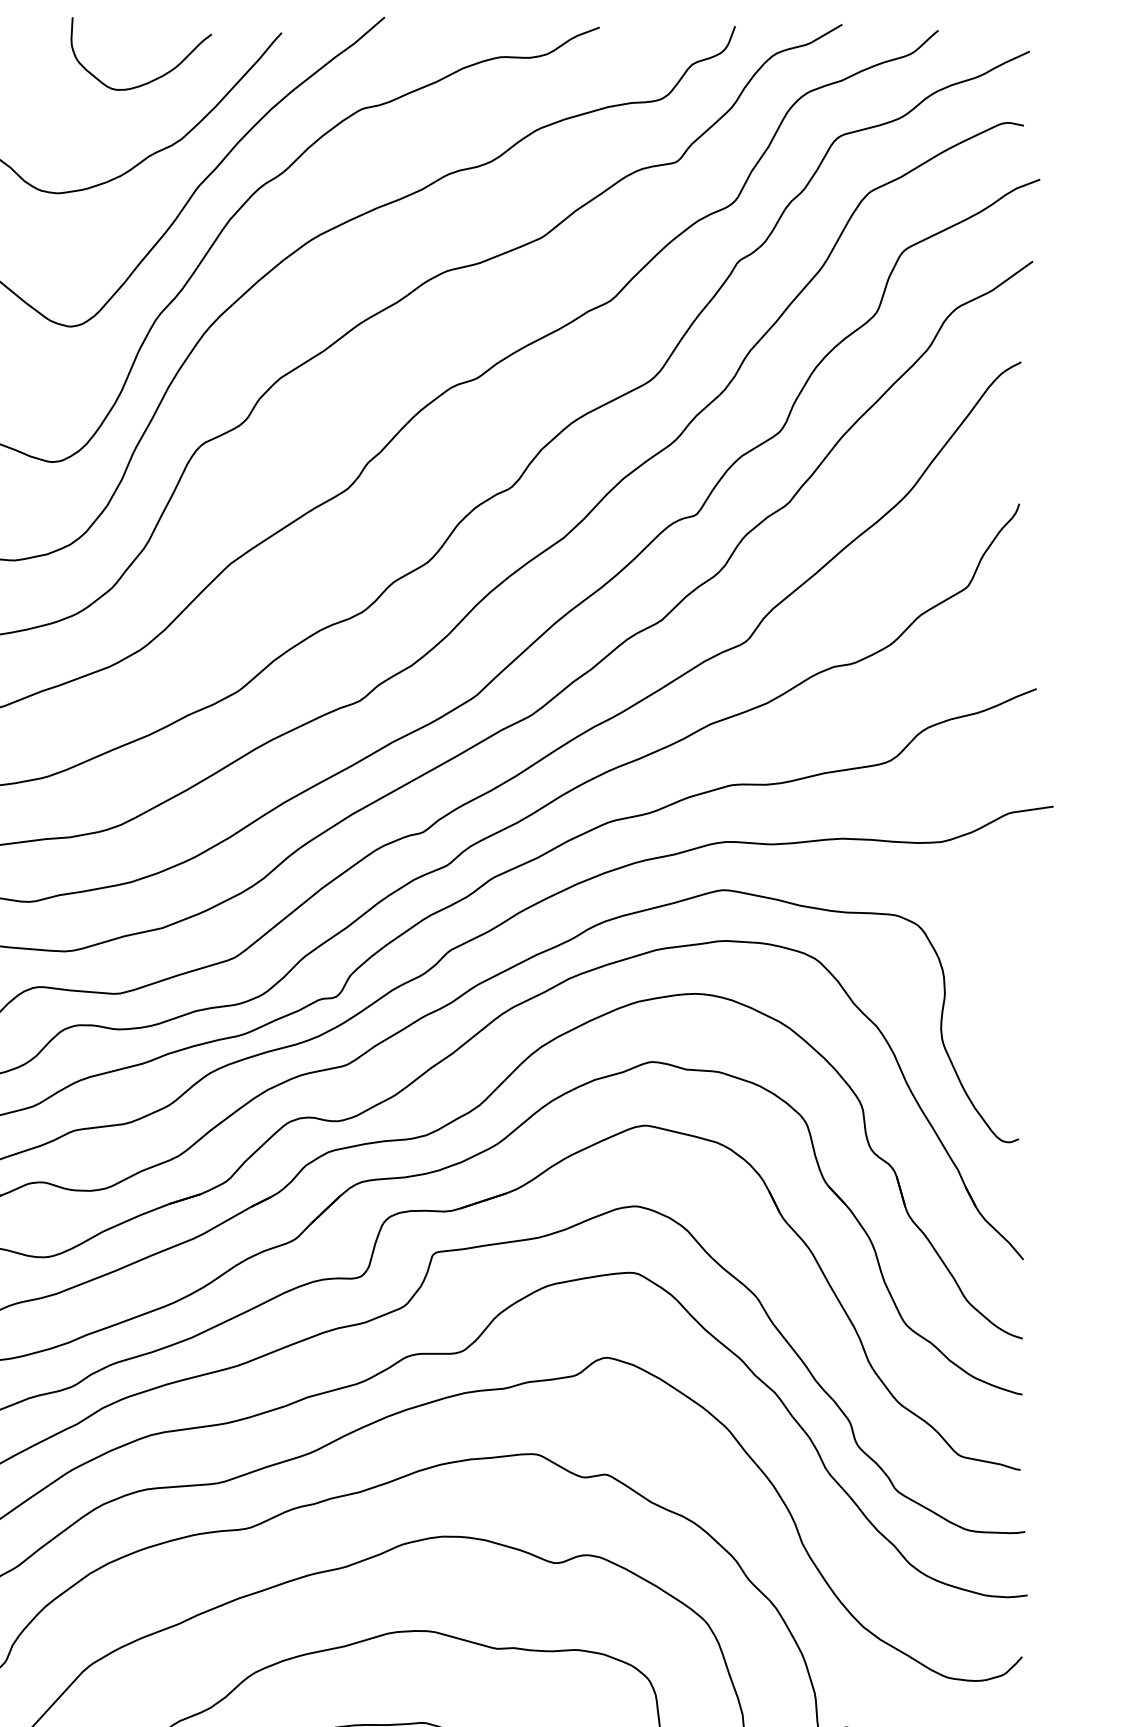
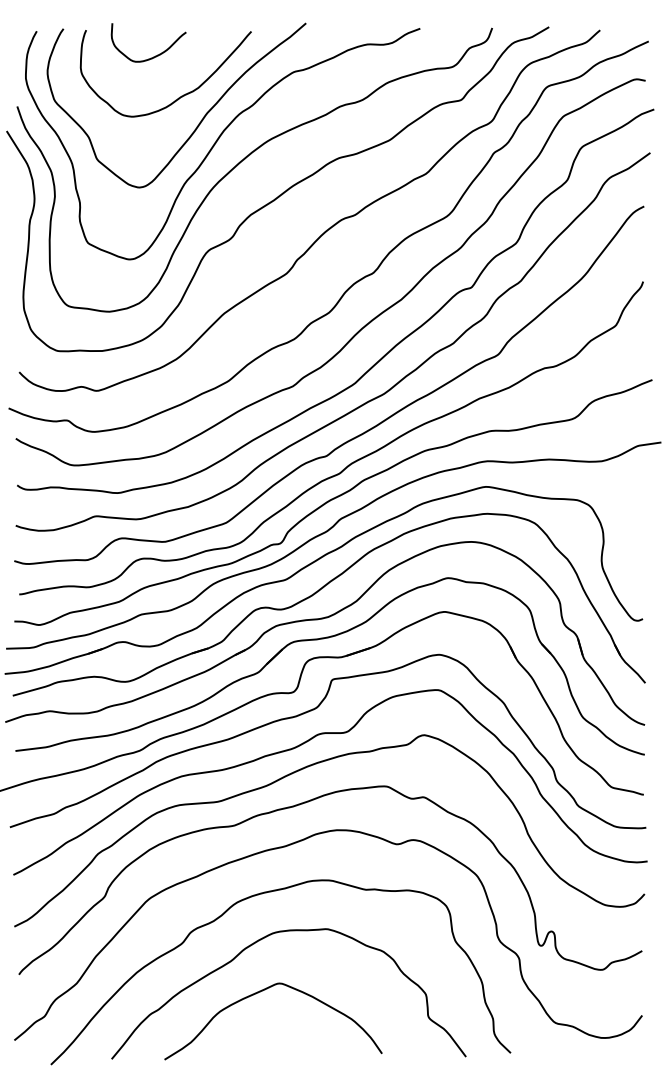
curve: (153, 78) -> (155, 55), moved

